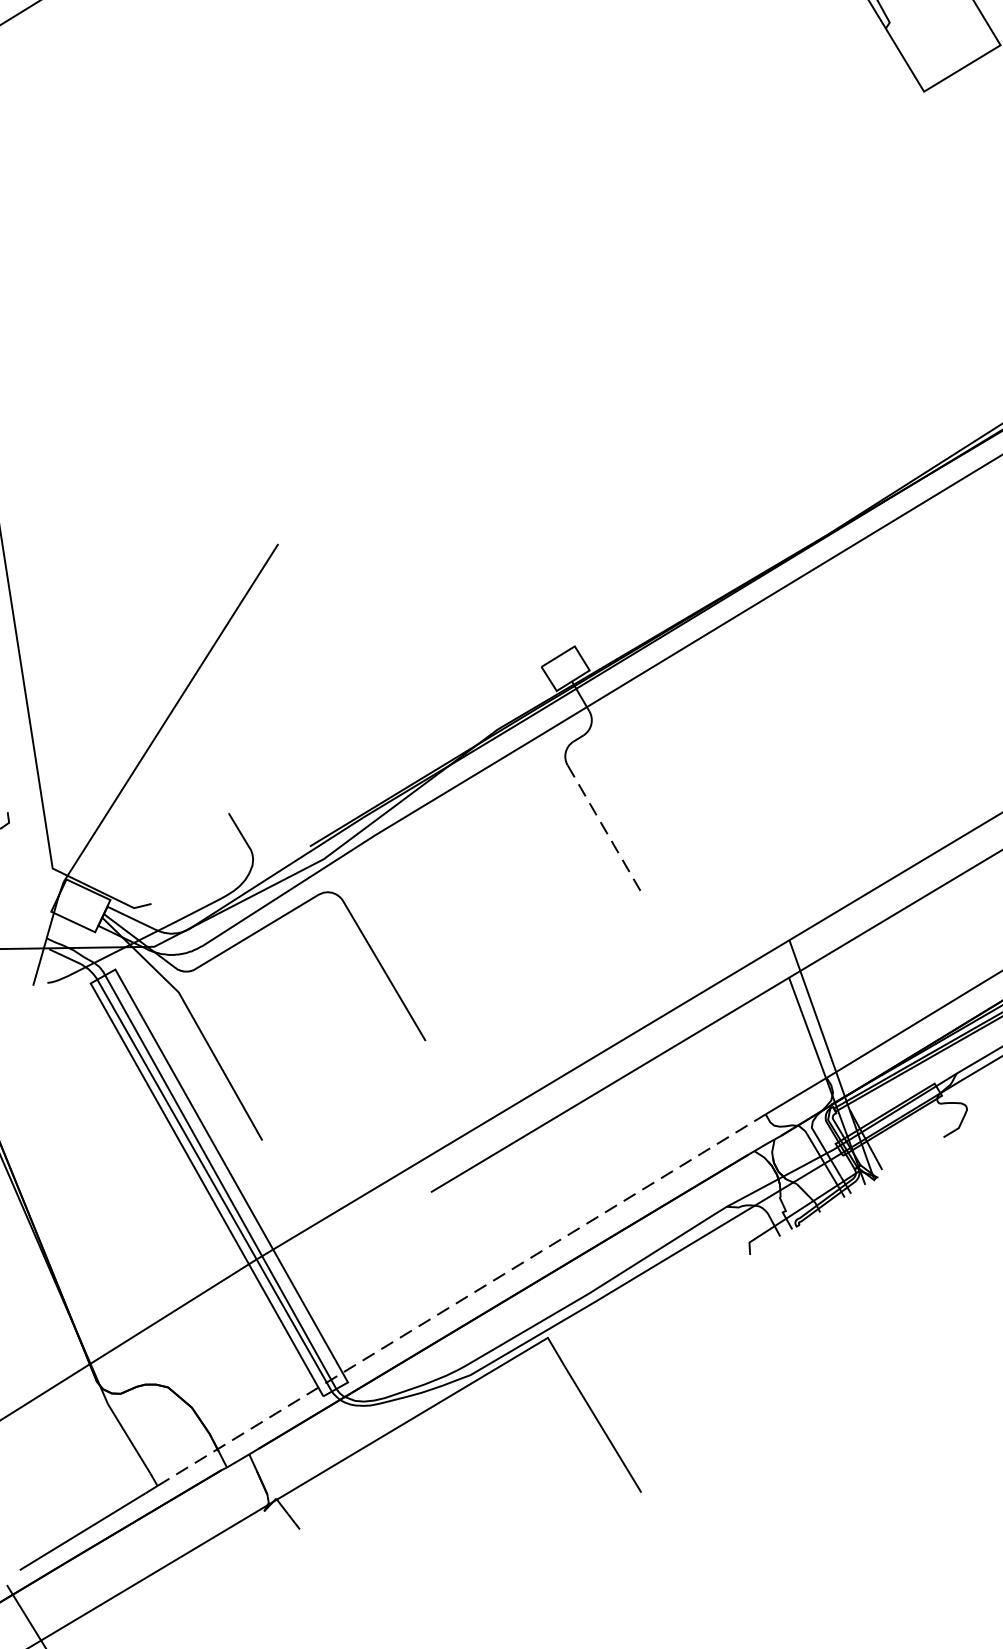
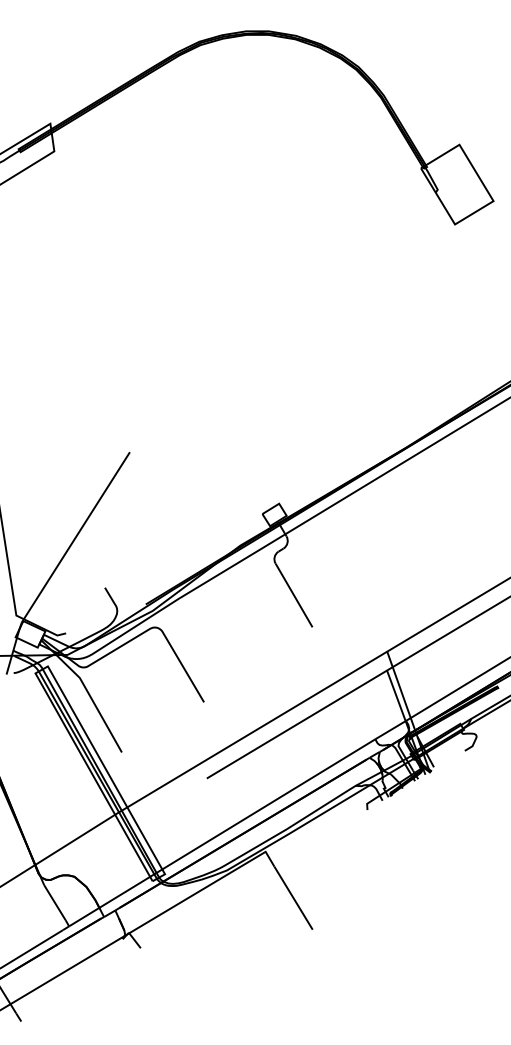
line: (605, 828) -> (294, 595), dashed -> solid
line: (462, 1299) -> (222, 832), dashed -> solid

